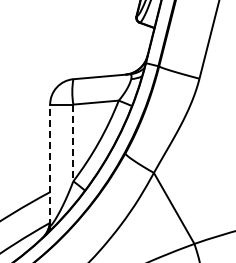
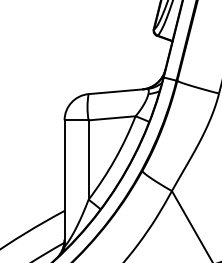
line: (73, 143) -> (88, 160), dashed -> solid
line: (50, 164) -> (64, 182), dashed -> solid

